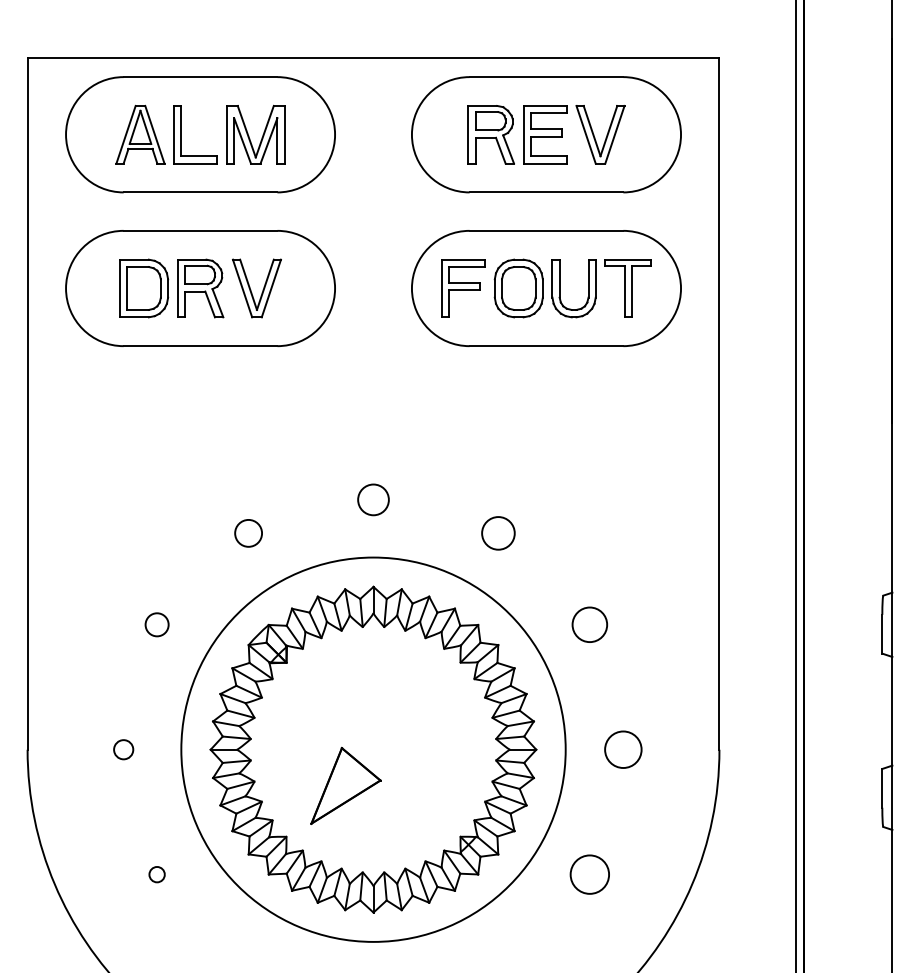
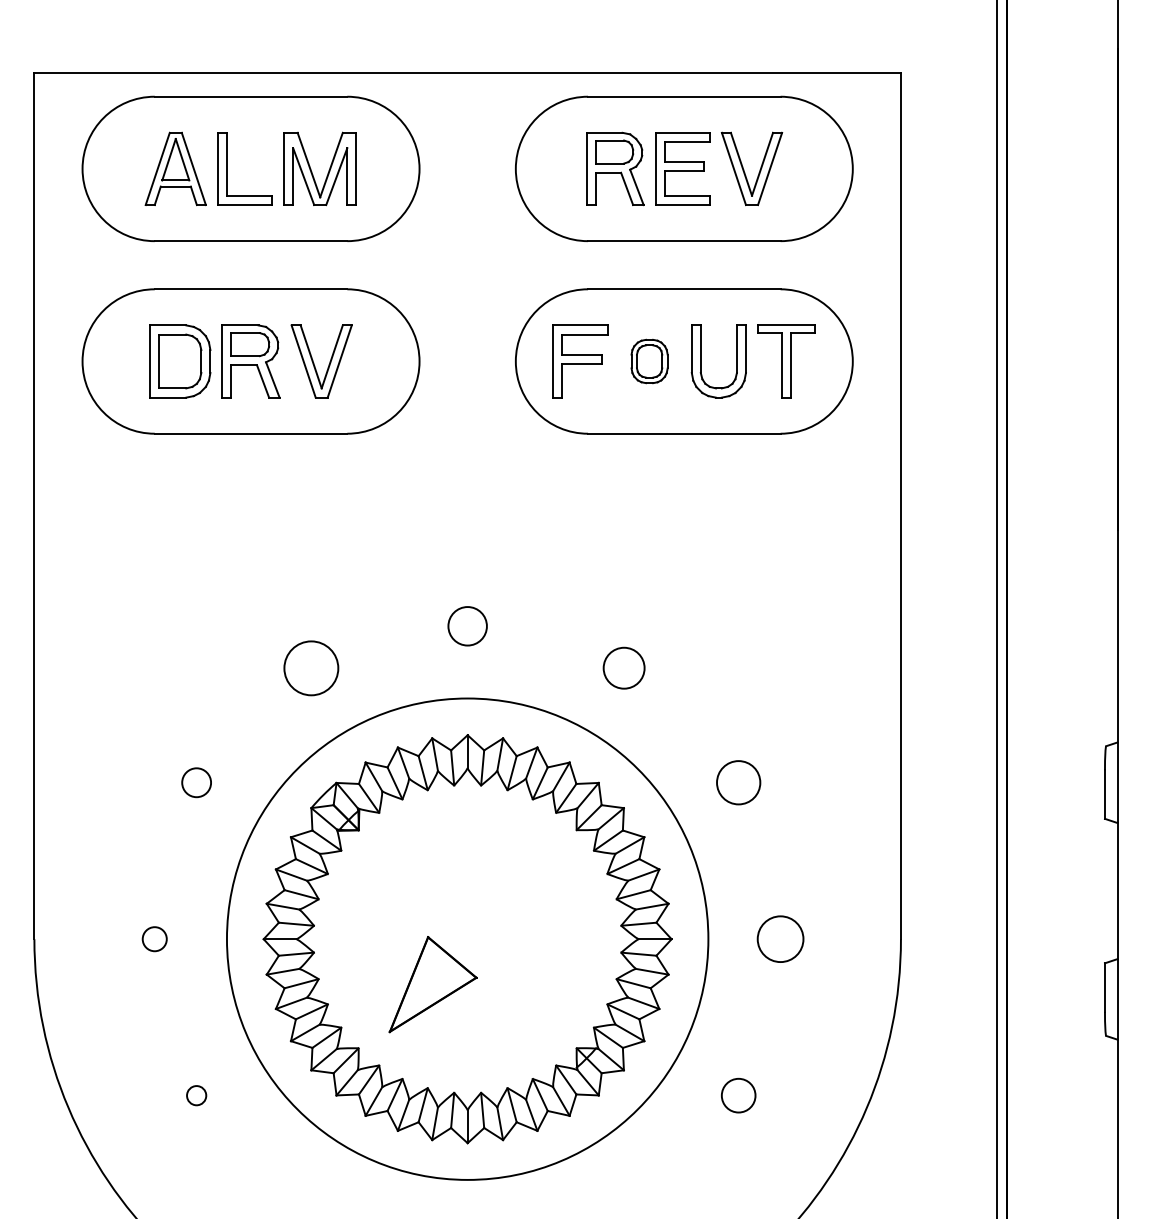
part: (518, 288) -> (649, 361), size x0.6
circle: (248, 532) -> (310, 667), size x1.6
circle: (589, 874) -> (738, 1095), size x0.7

